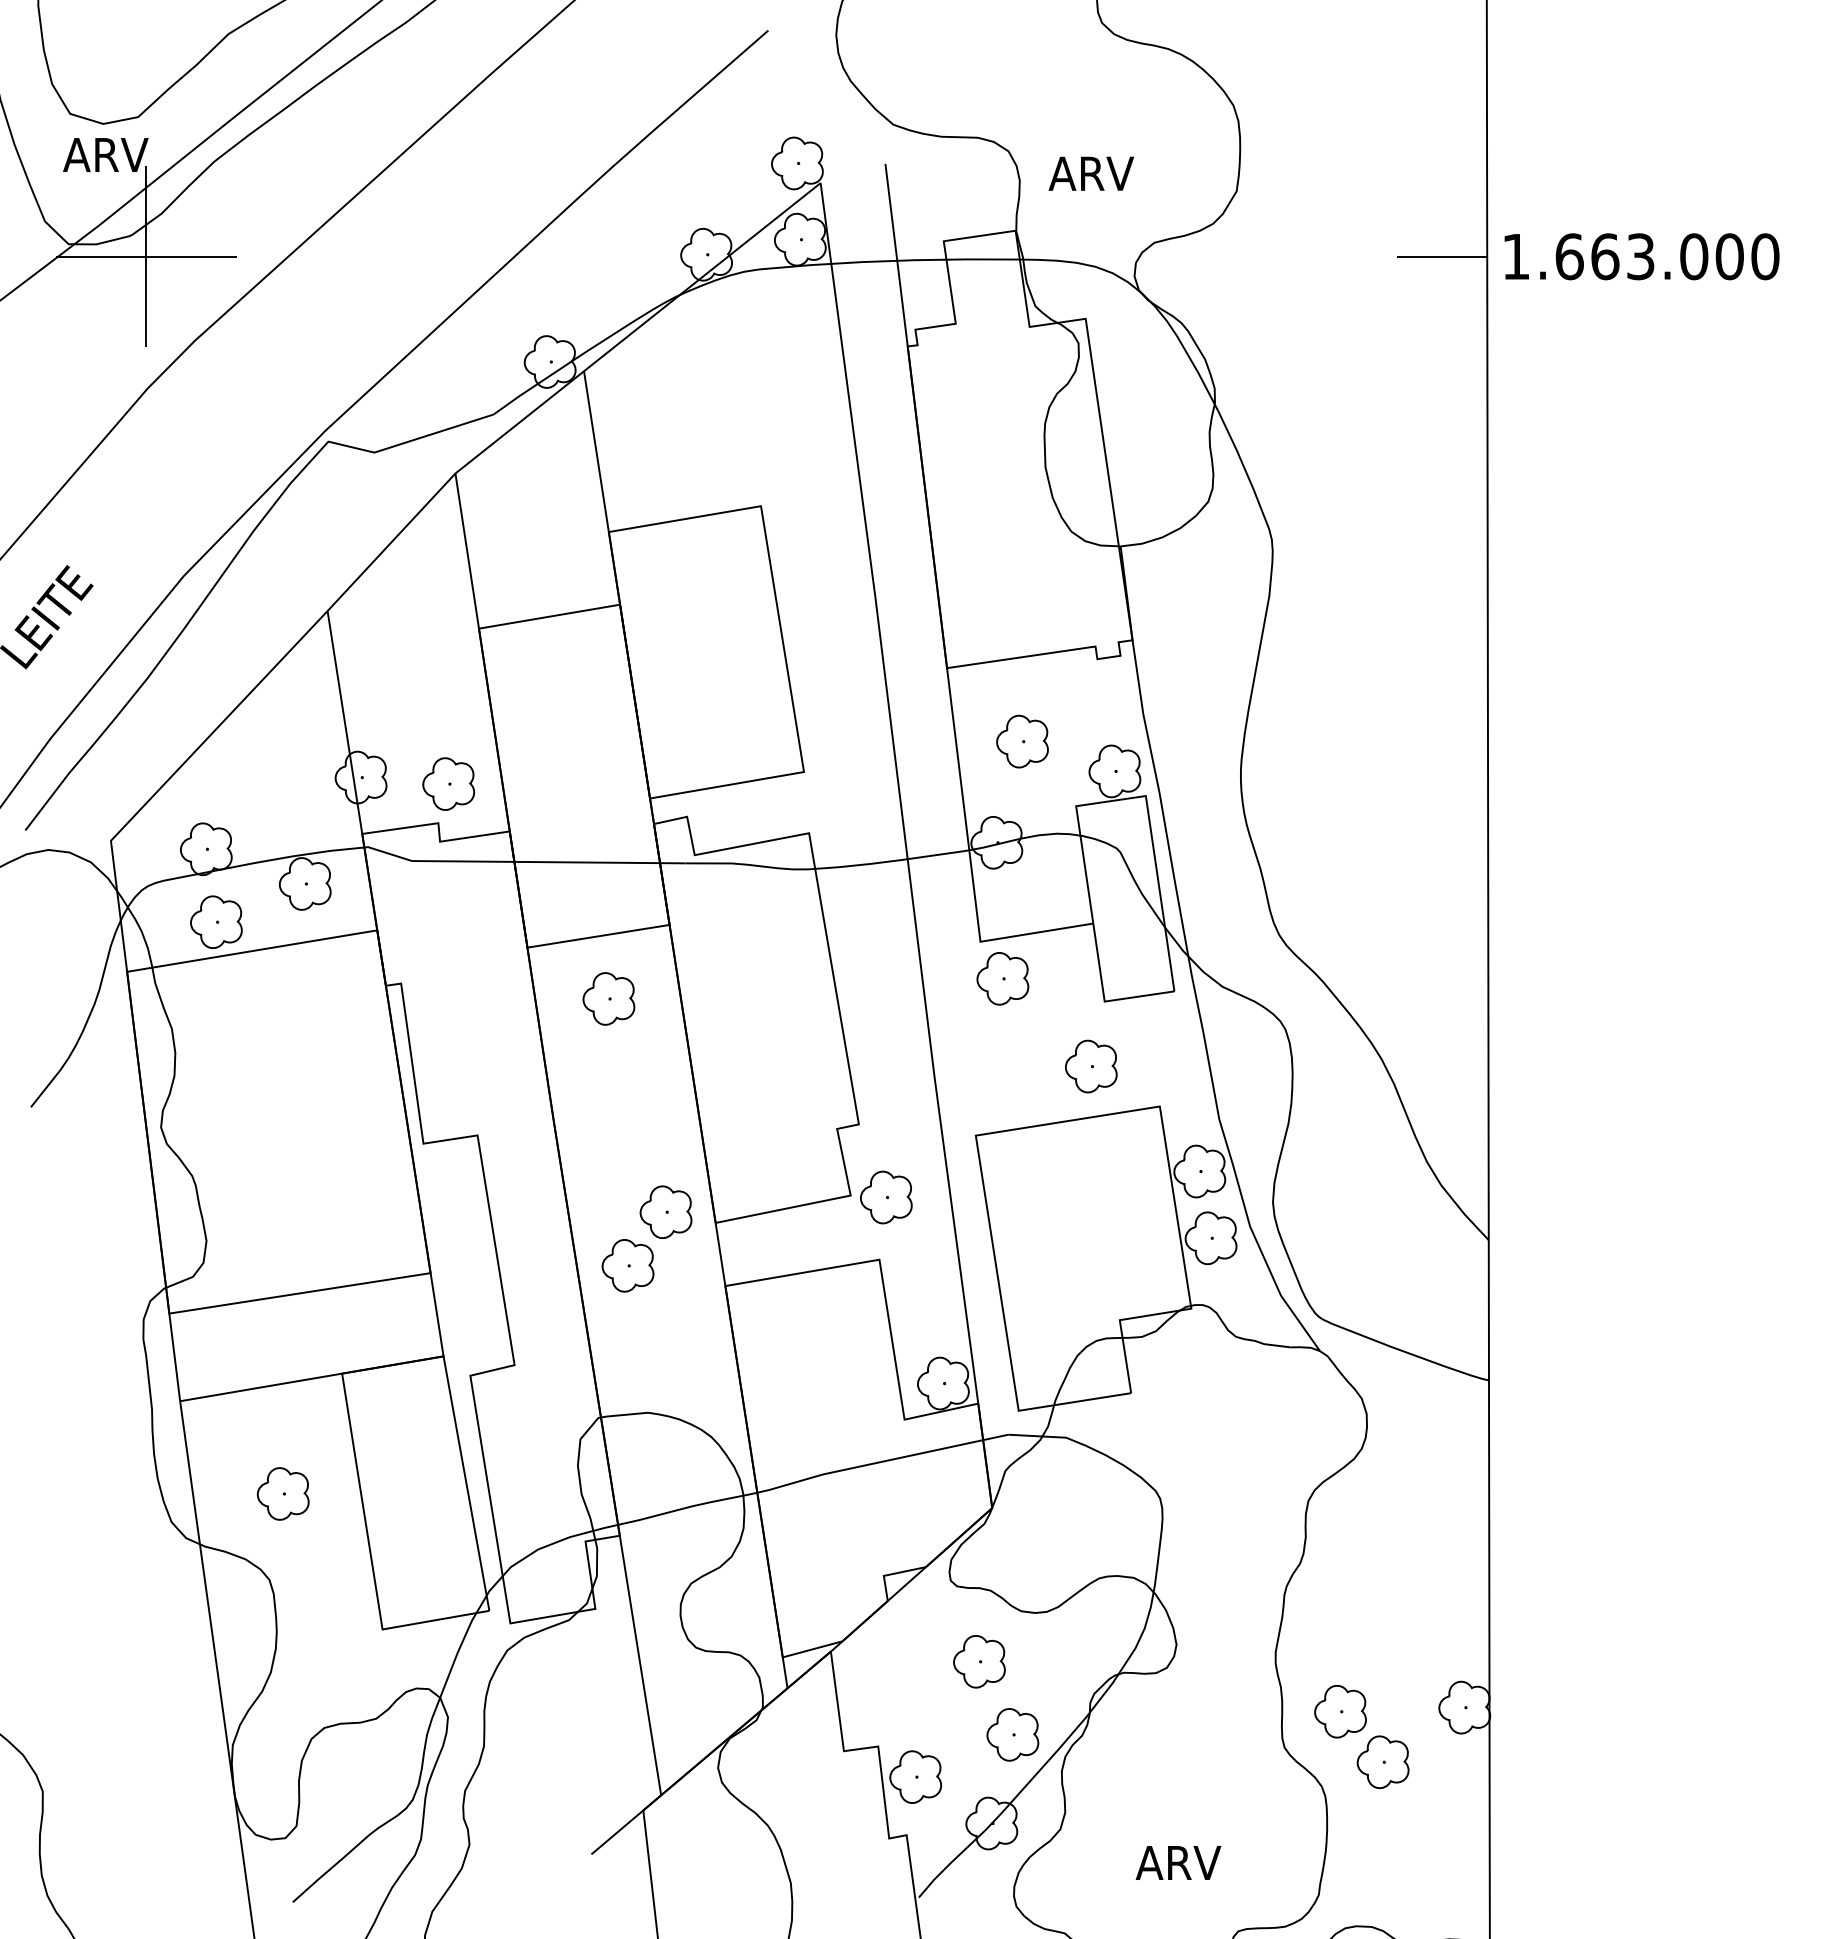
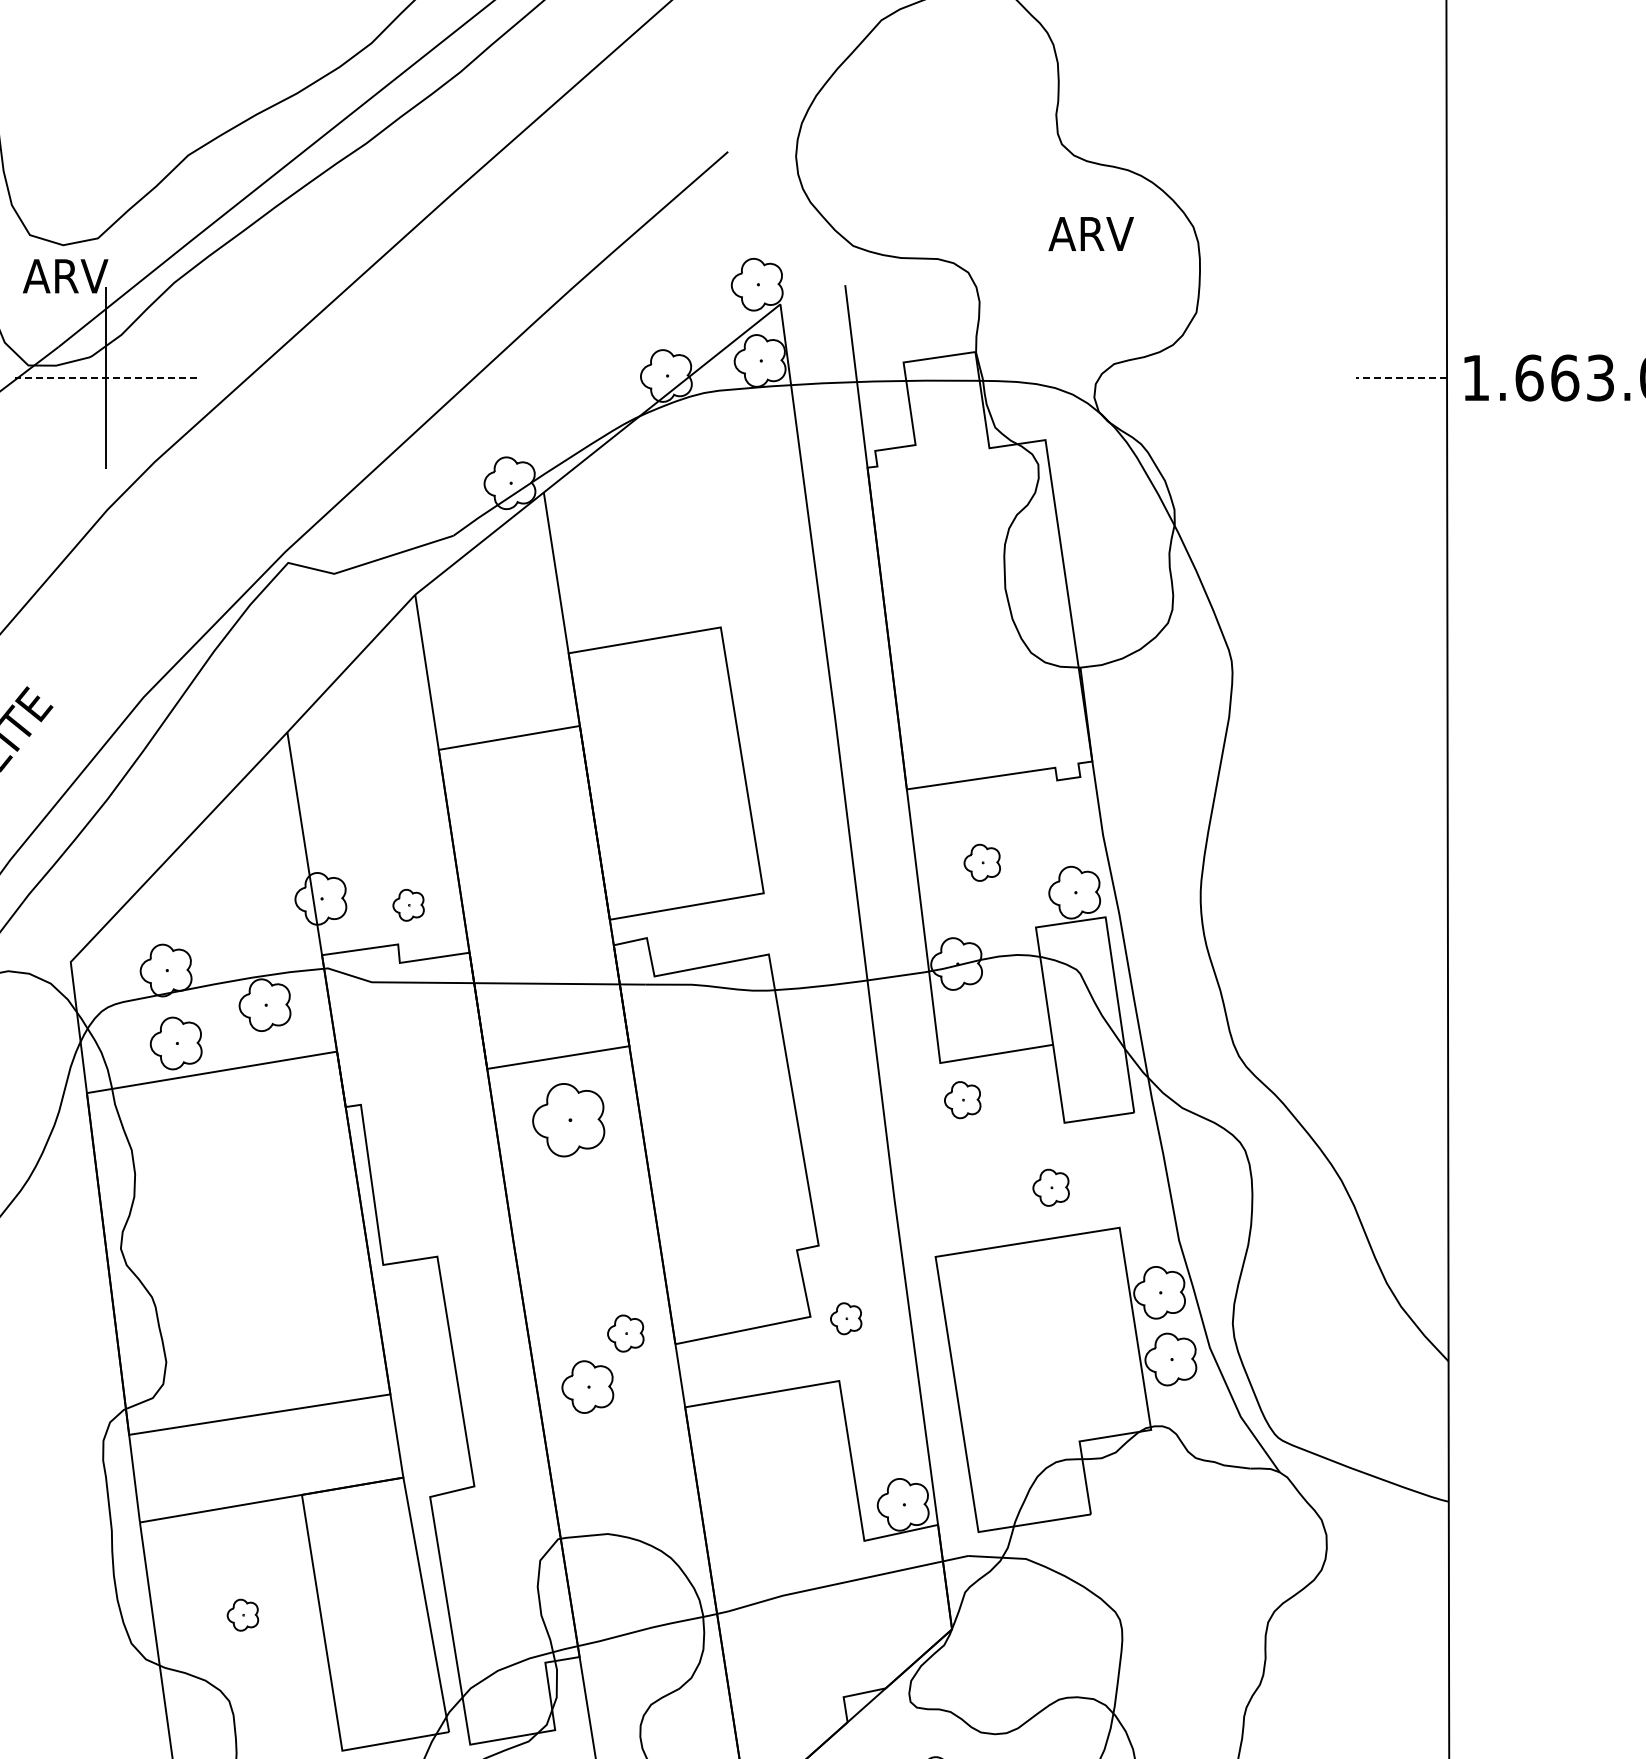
text: (1090, 173) -> (1090, 233), moved
line: (146, 256) -> (106, 377), solid -> dashed
line: (1441, 256) -> (1401, 377), solid -> dashed
part: (1022, 741) -> (982, 862), size x0.7
part: (448, 783) -> (408, 904), size x0.6
part: (1002, 978) -> (962, 1099), size x0.7
part: (608, 998) -> (568, 1119), size x1.4
part: (1091, 1066) -> (1051, 1187), size x0.7
part: (886, 1197) -> (846, 1318), size x0.6
part: (665, 1212) -> (625, 1333), size x0.7
part: (282, 1493) -> (242, 1614), size x0.6

